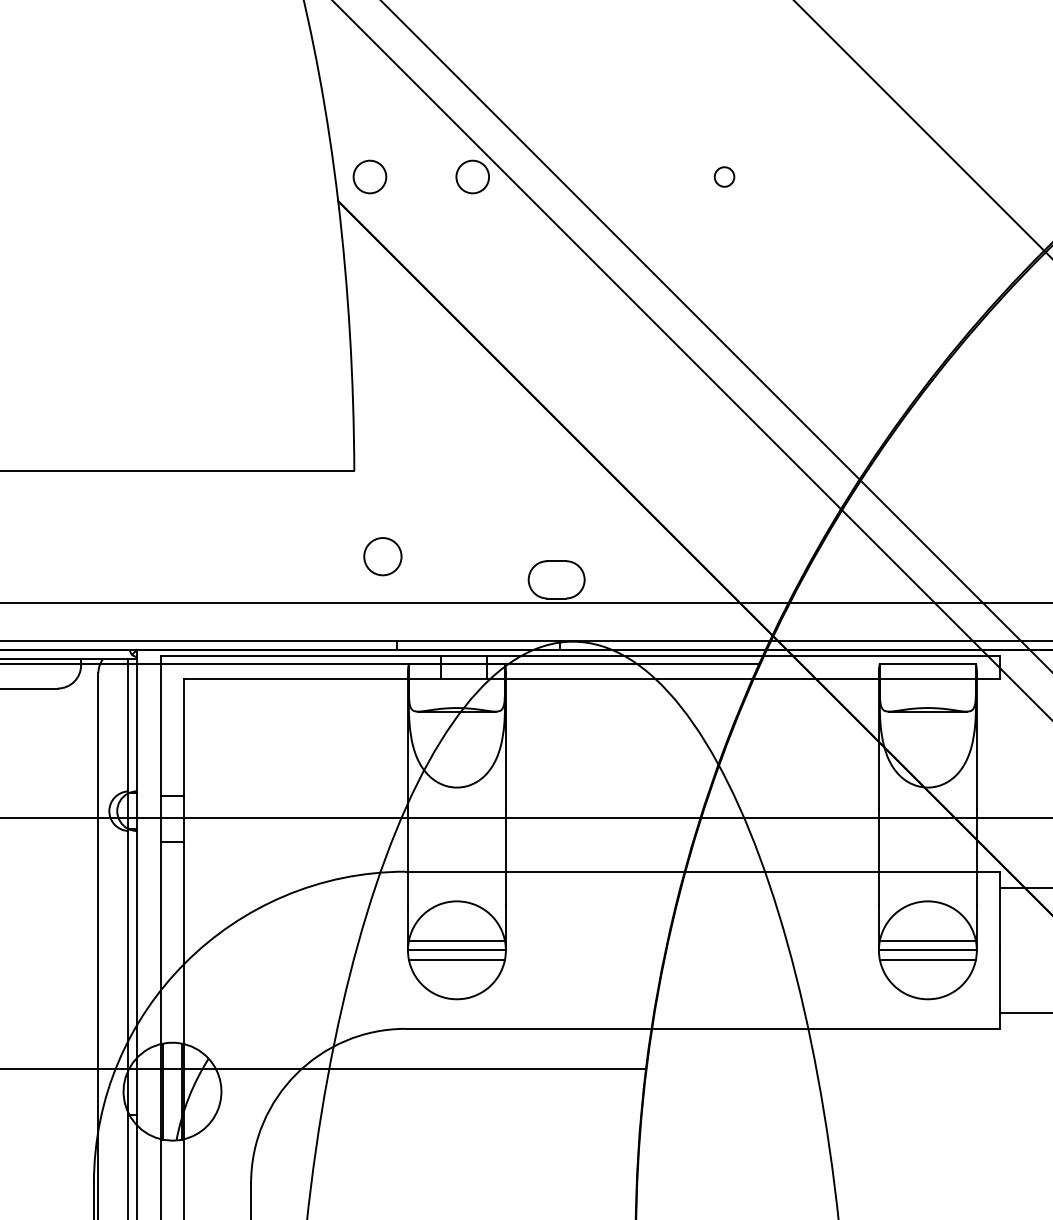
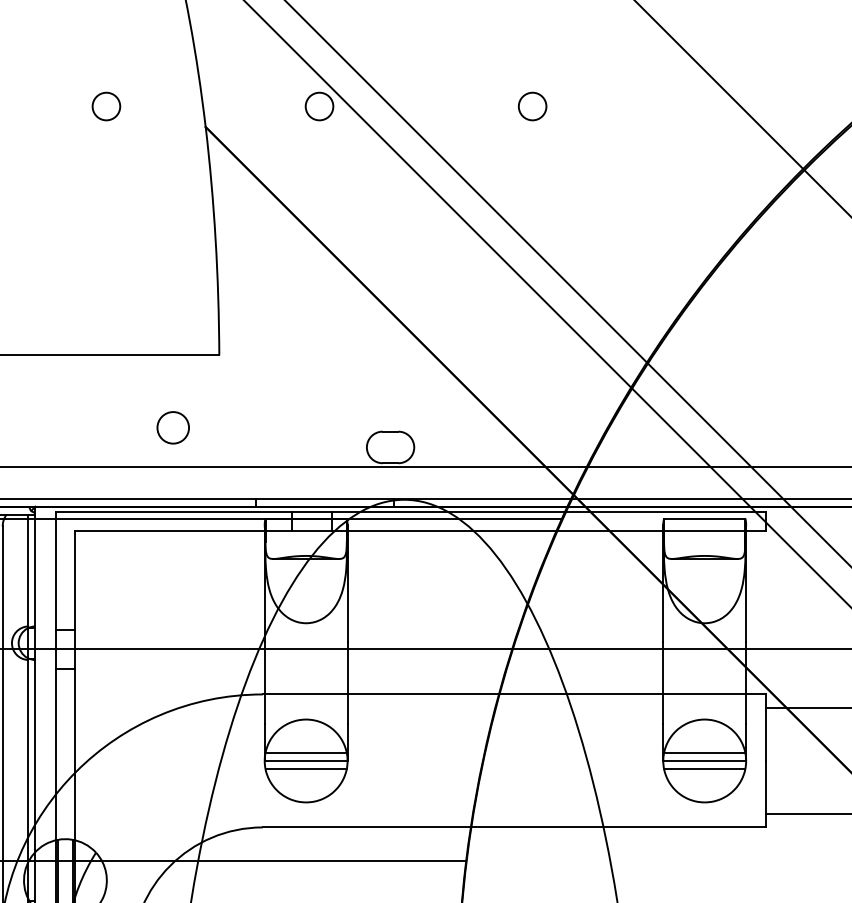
circle: (369, 176) -> (106, 106), moved
circle: (724, 176) -> (532, 106), size x1.67
circle: (382, 556) -> (172, 427), moved

